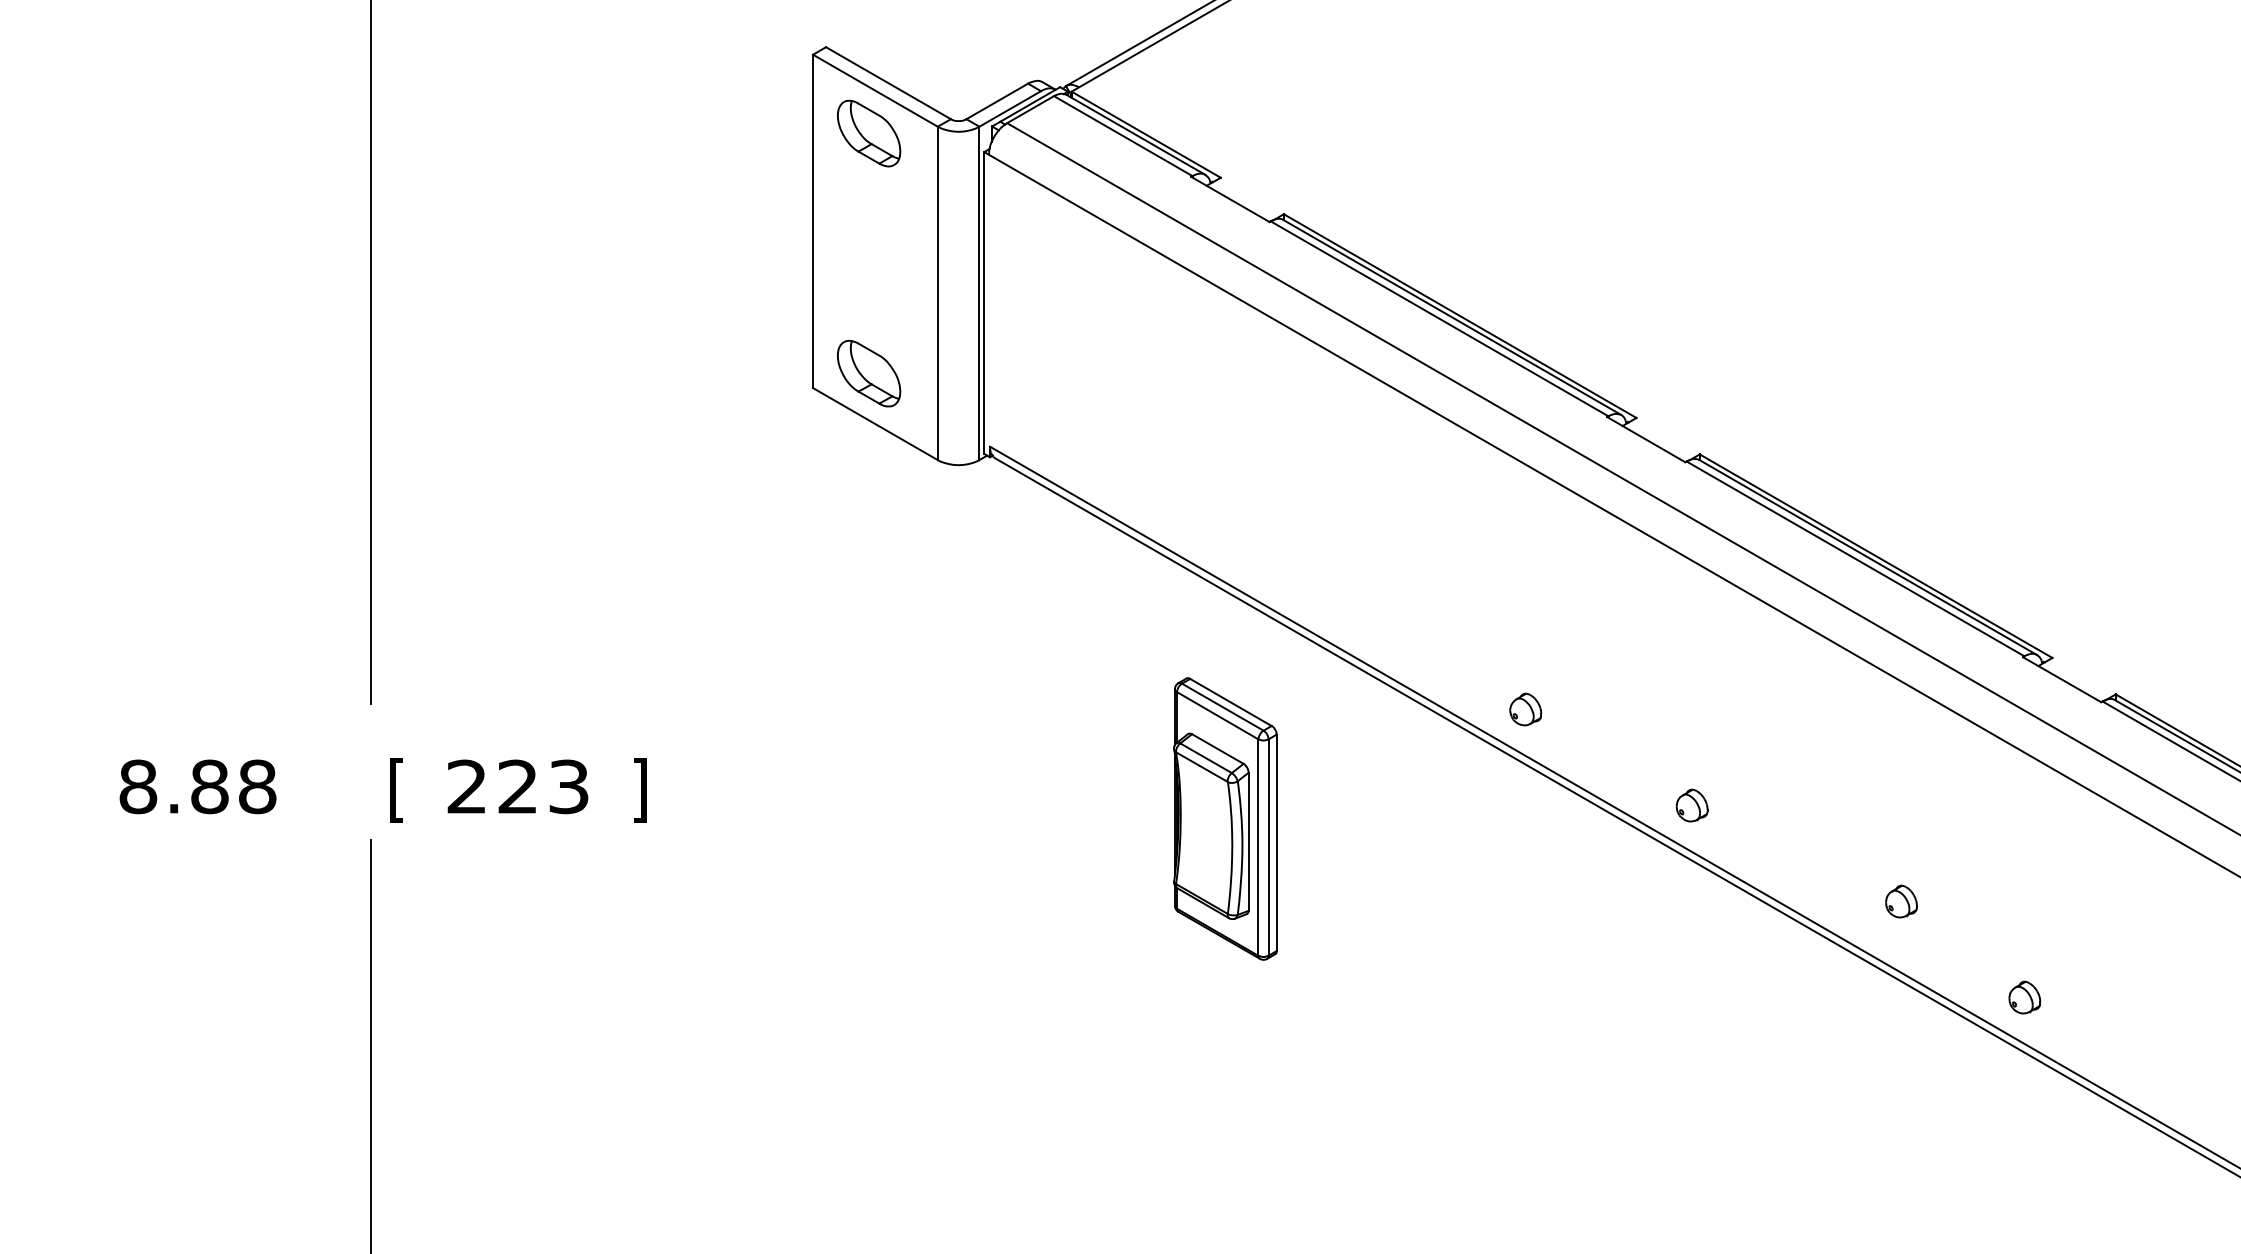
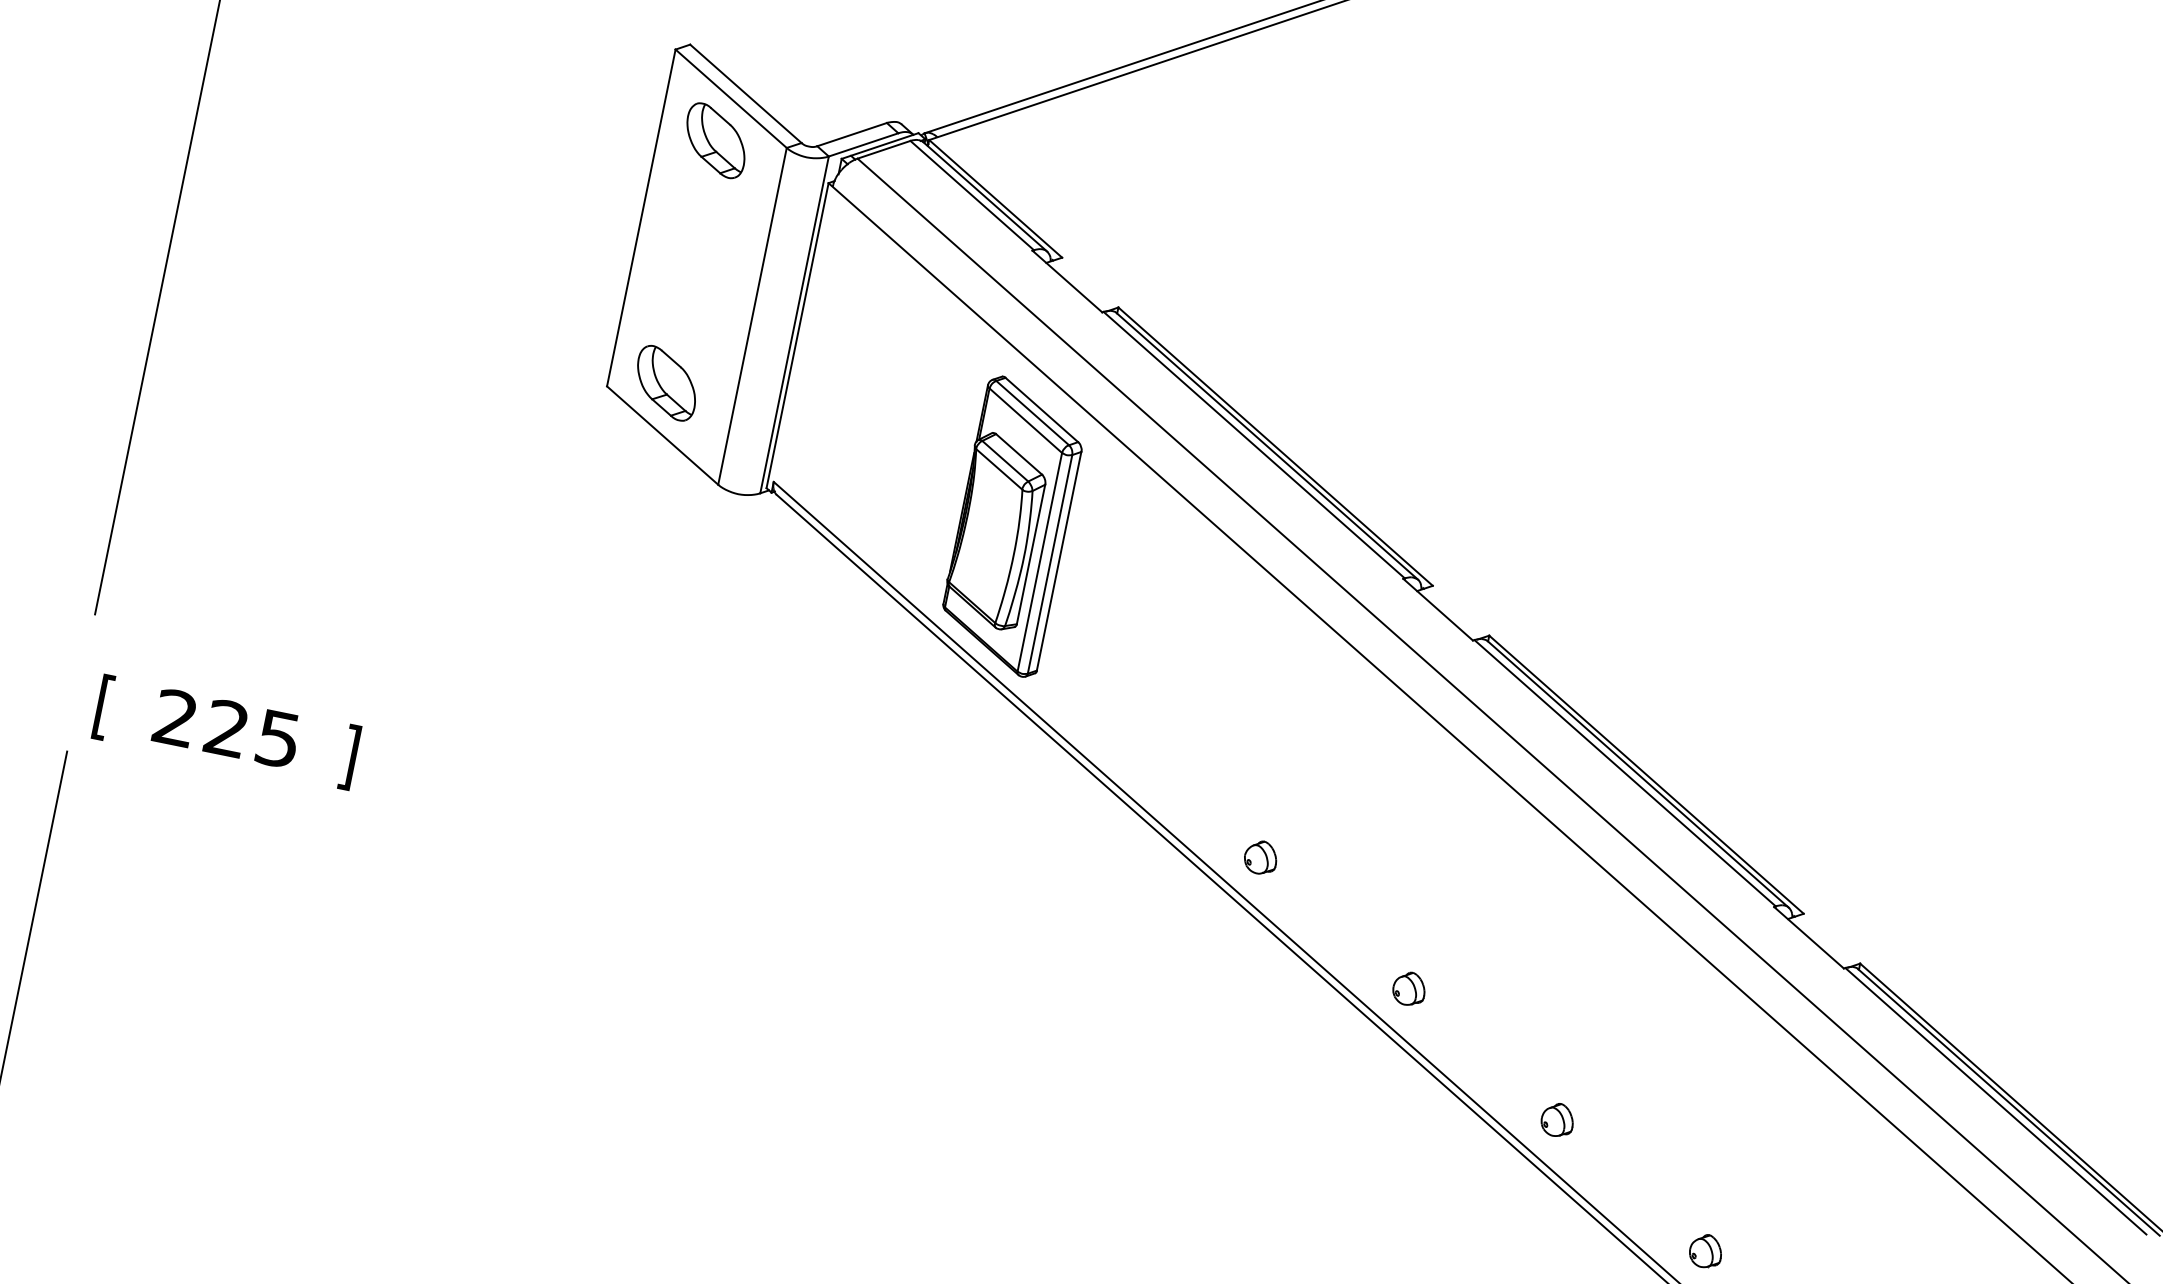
text: (569, 786) -> (279, 738), 223 -> 225
part: (1225, 818) -> (1012, 526), moved
part: (1901, 901) -> (1557, 1119), moved

